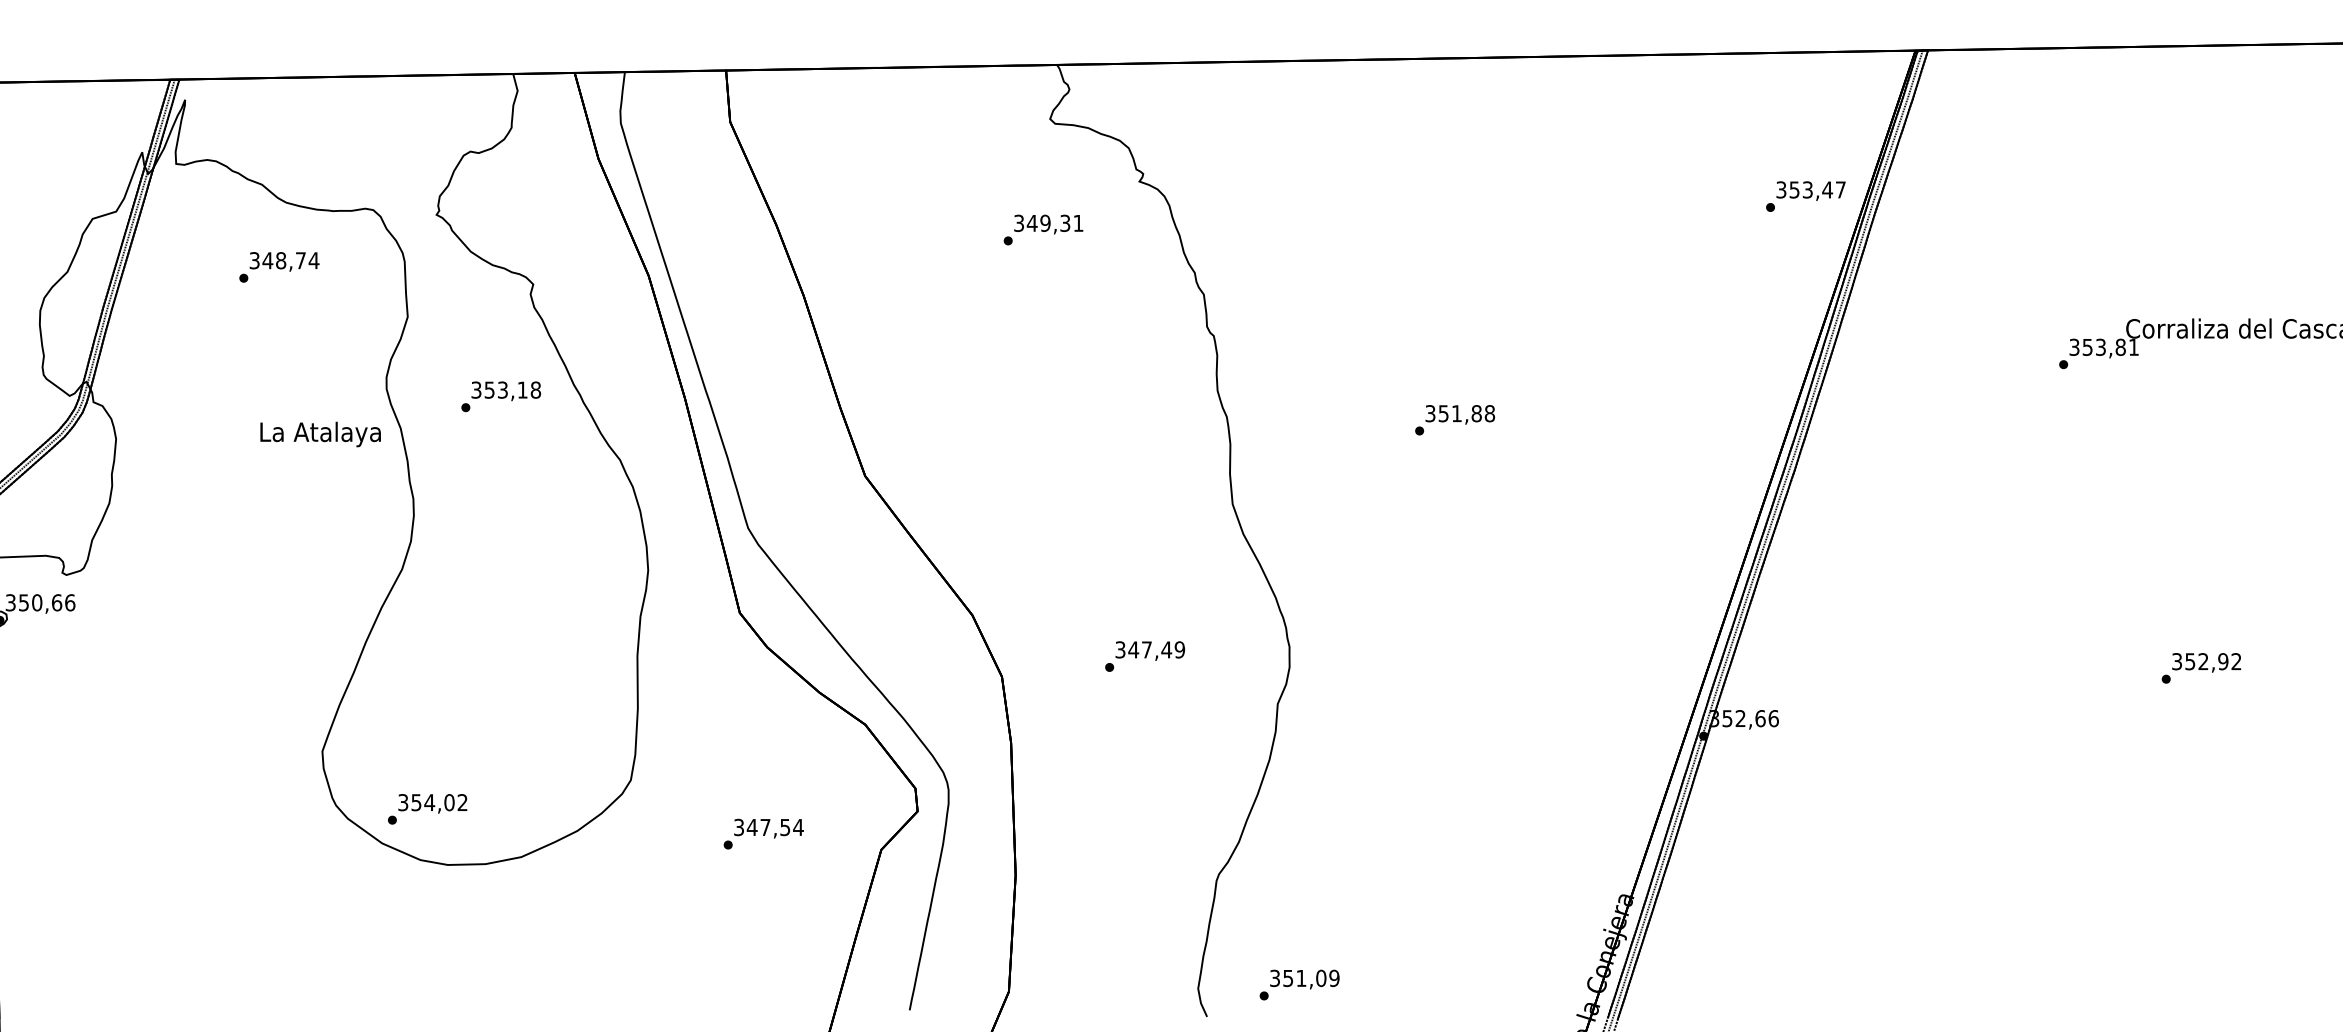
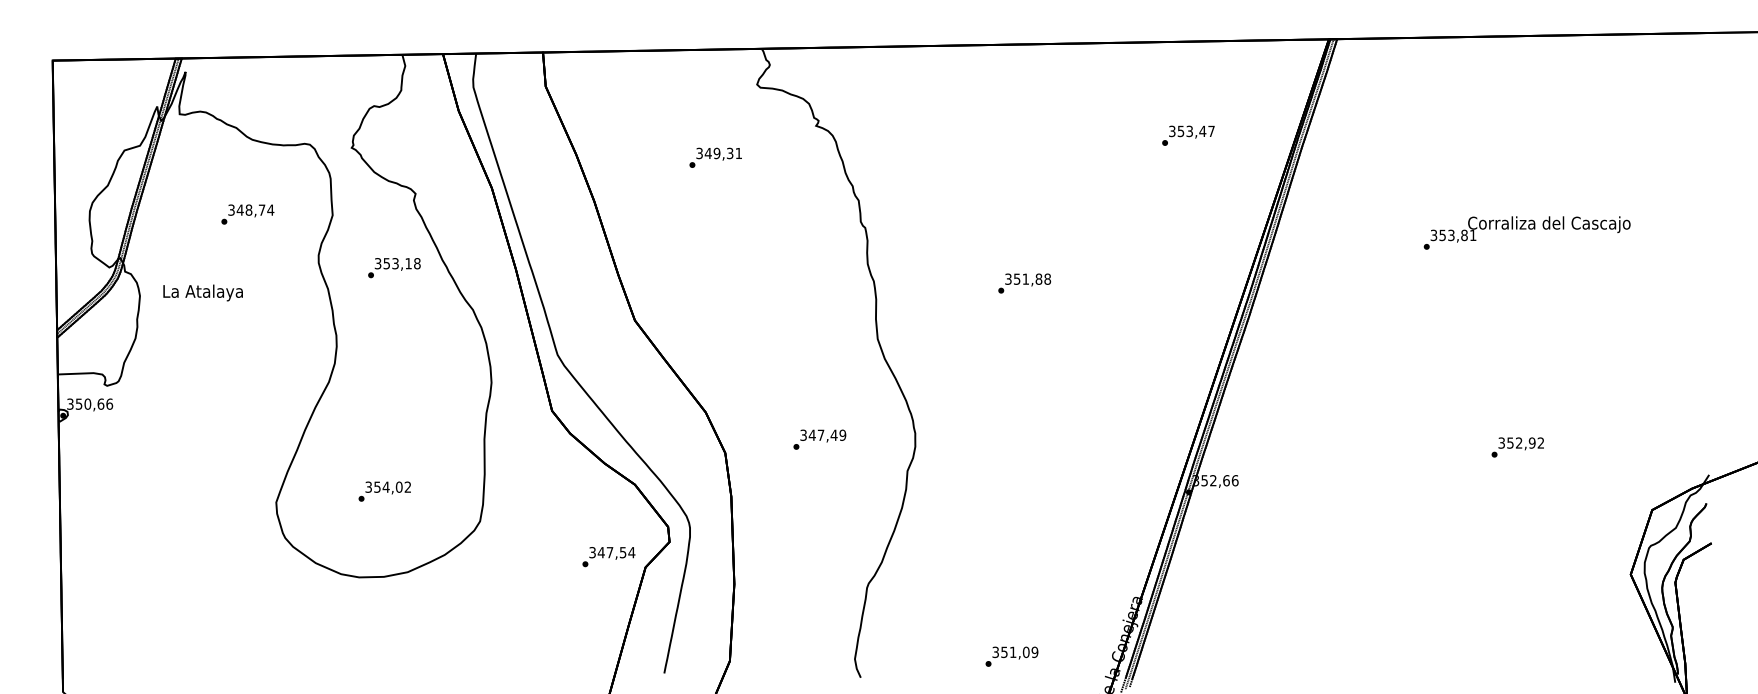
text: (1805, 196) -> (1188, 135), moved
text: (1043, 229) -> (715, 157), moved
text: (278, 267) -> (247, 214), moved
text: (319, 433) -> (202, 292), moved
text: (427, 809) -> (384, 491), moved
text: (763, 834) -> (608, 557), moved
text: (1298, 984) -> (1011, 656), moved

